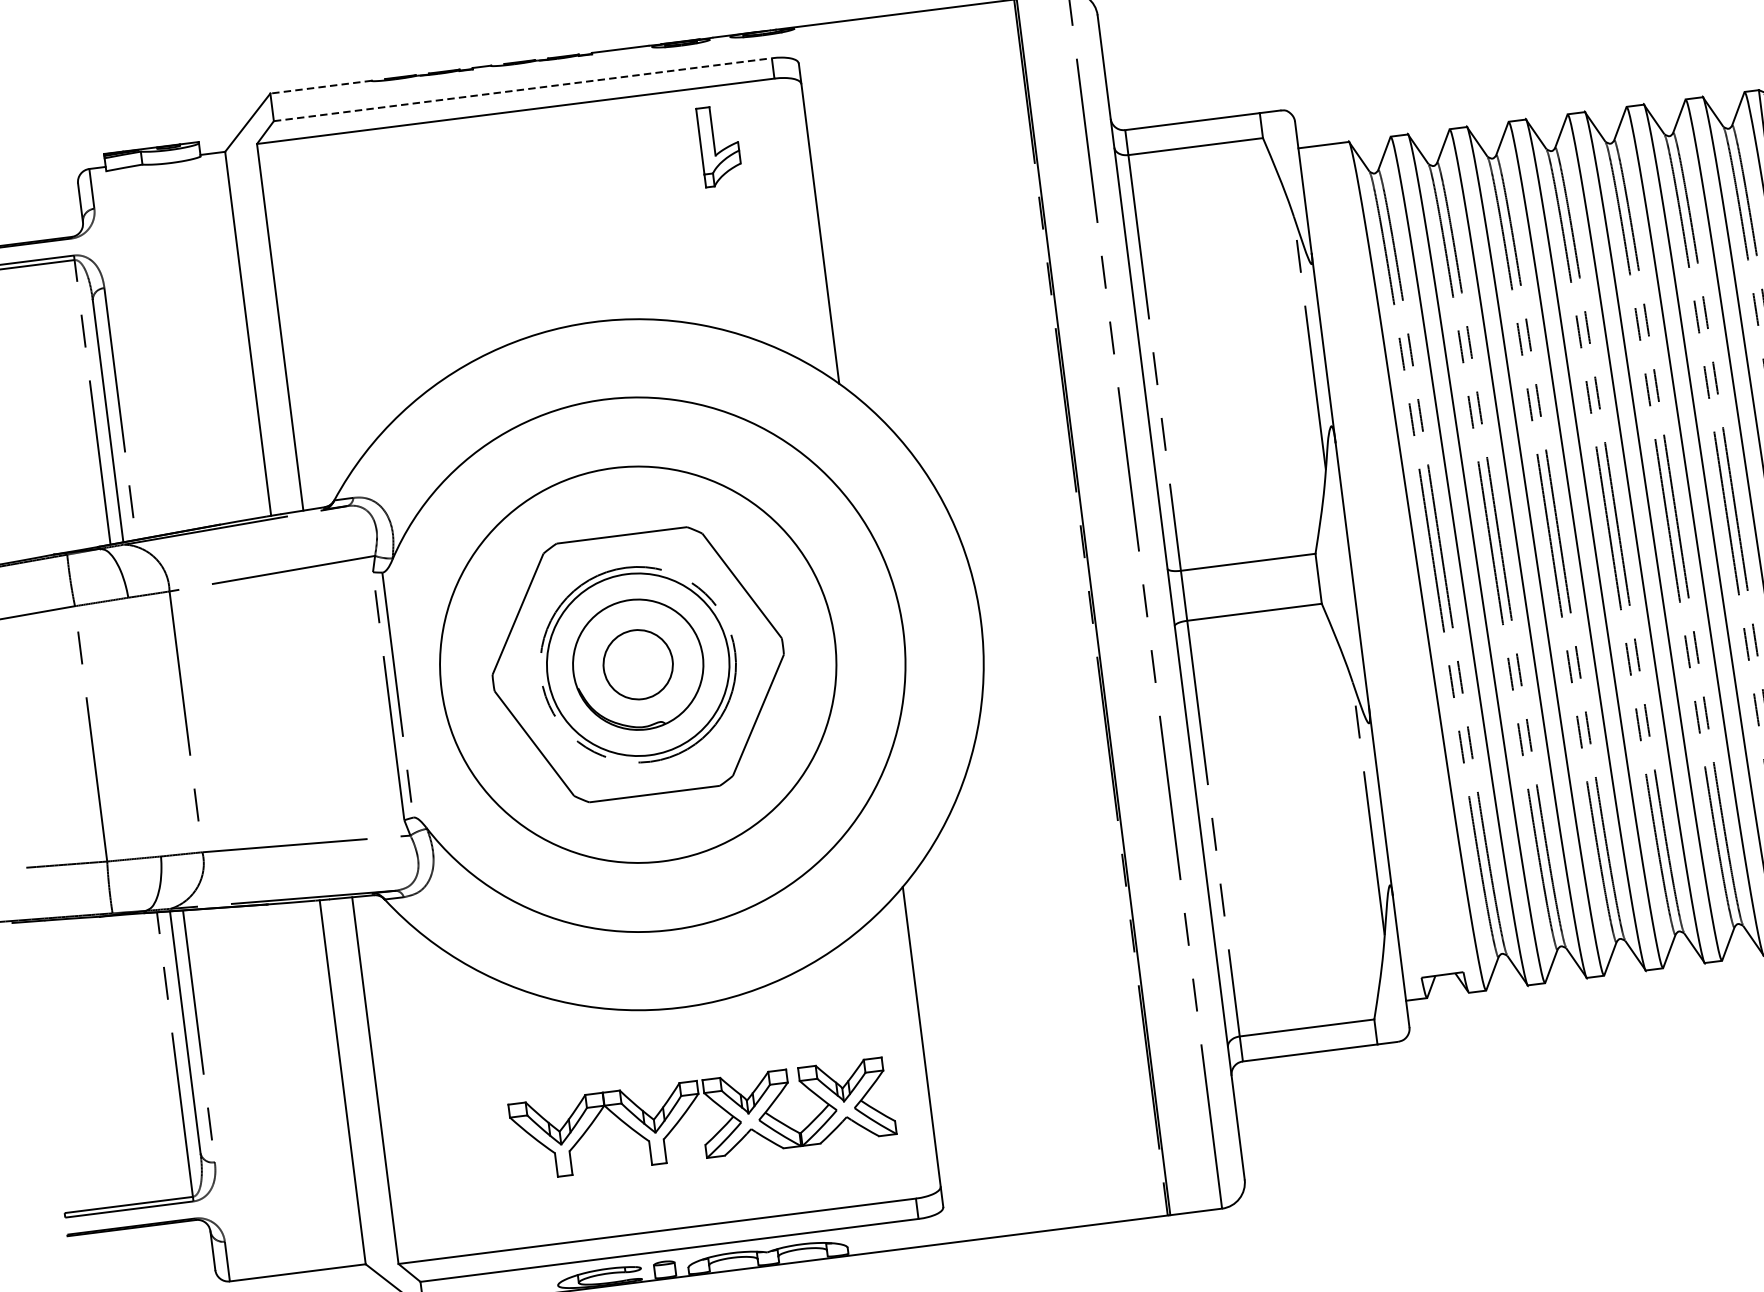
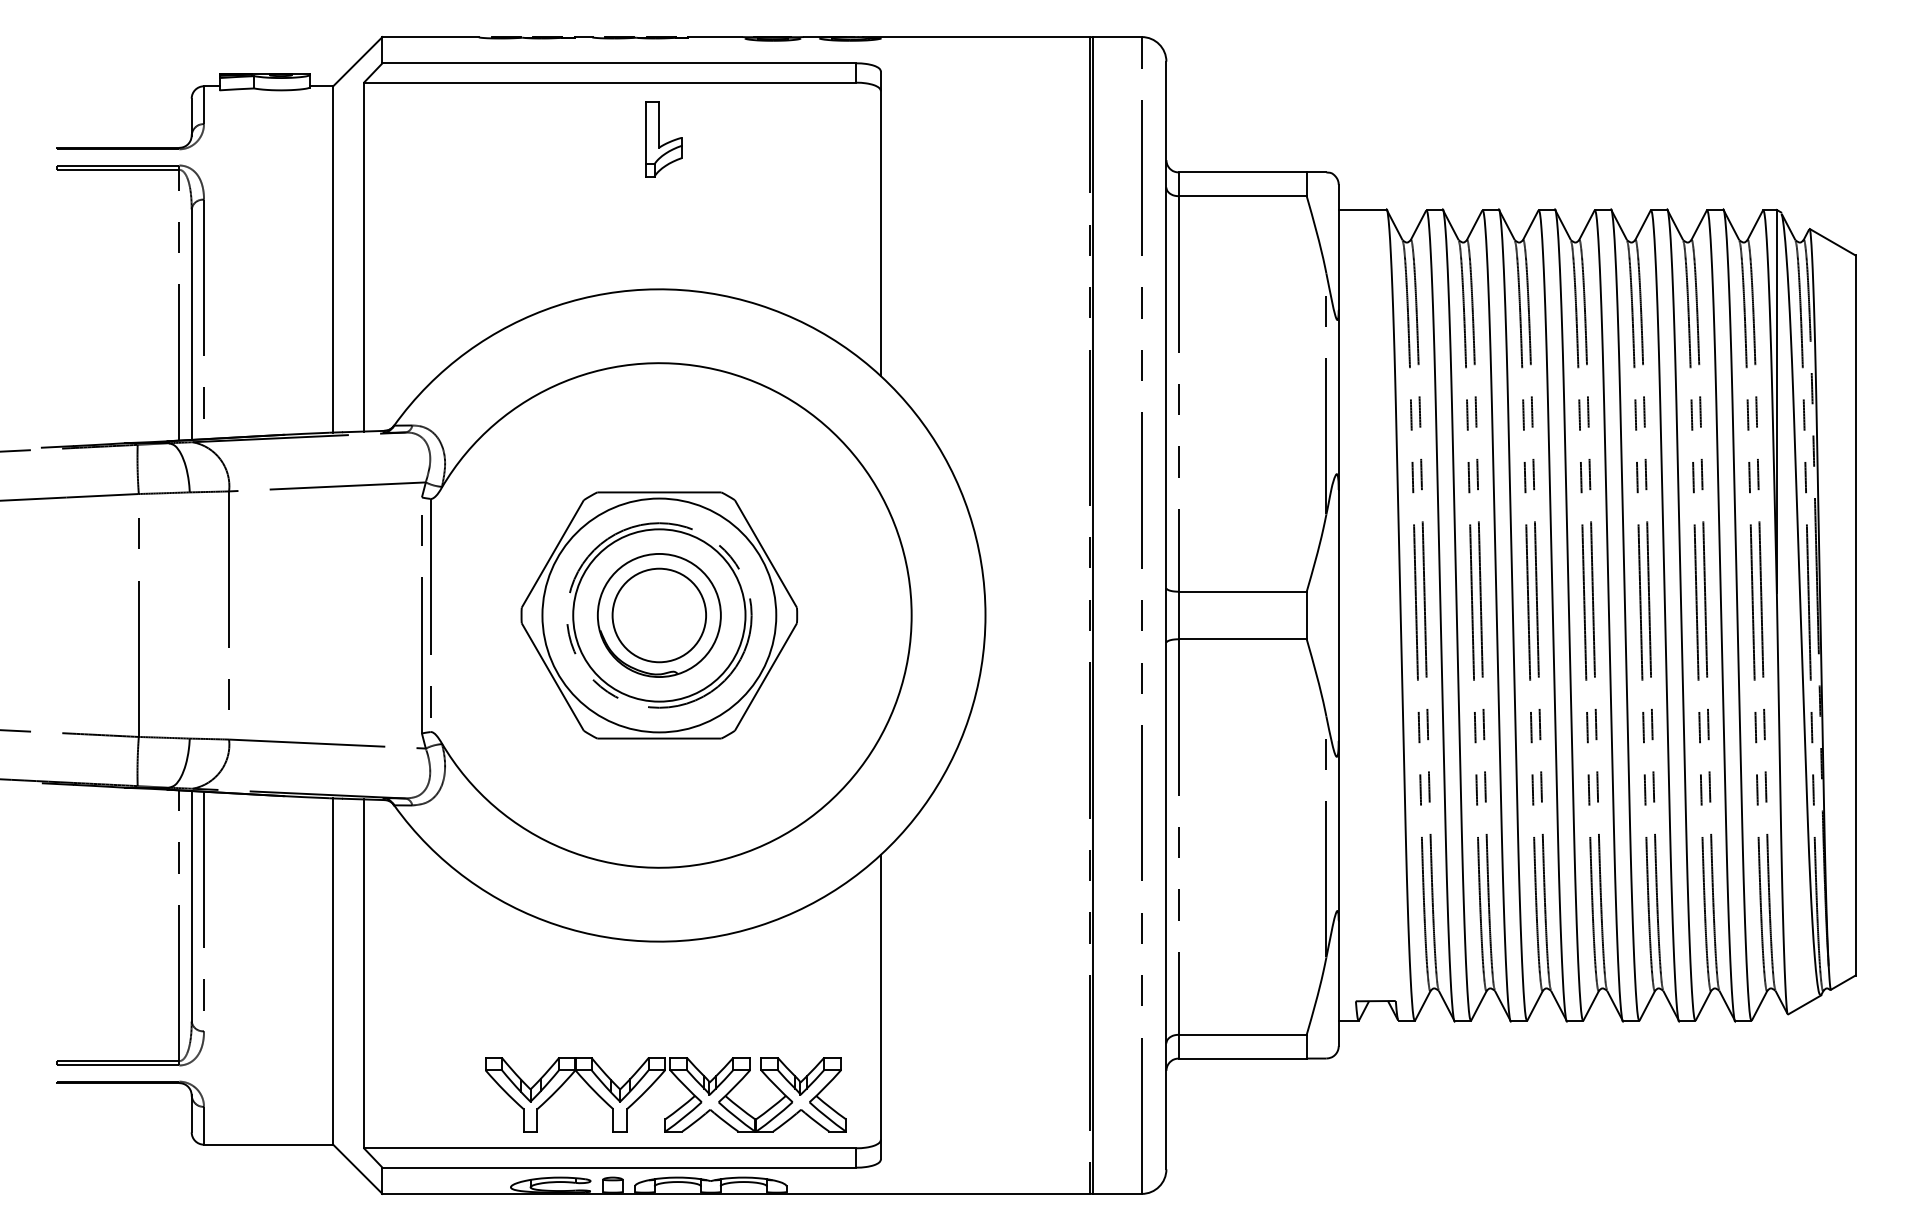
line: (320, 87) -> (430, 37), dashed -> solid
line: (523, 89) -> (619, 63), dashed -> solid
part: (719, 146) -> (663, 139), moved
circle: (638, 664) -> (659, 615), size x0.62
circle: (638, 664) -> (659, 615), size x1.43
part: (689, 1108) -> (654, 1083), moved

